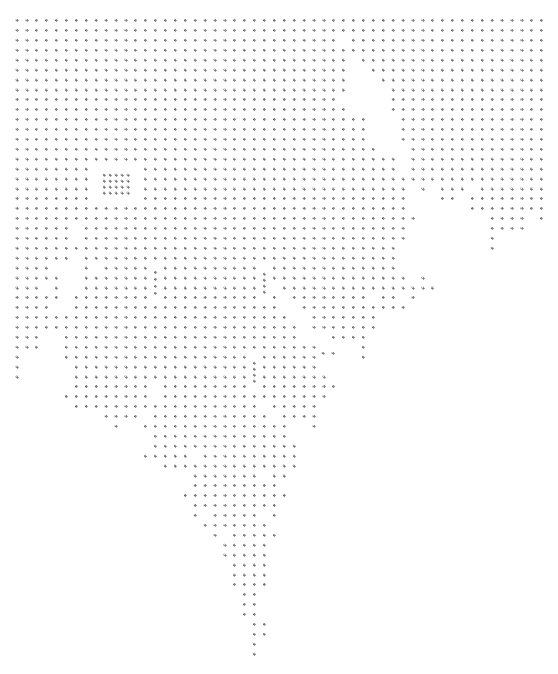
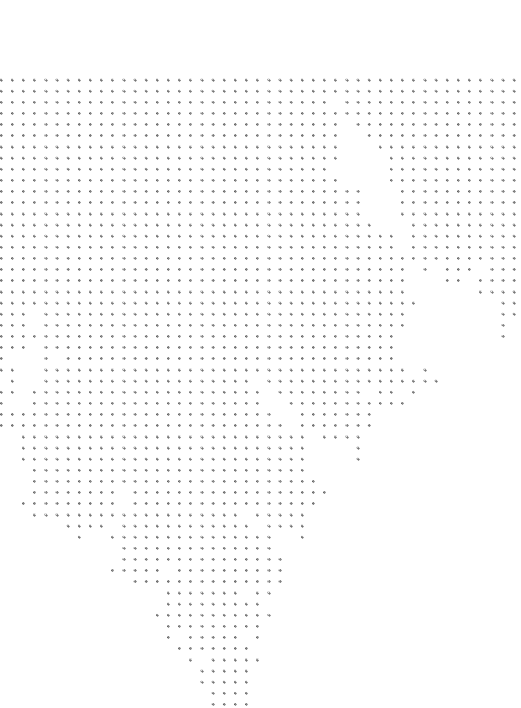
part: (115, 183) -> (78, 263), size x1.67
part: (155, 282) -> (123, 375), size x1.43
part: (264, 282) -> (246, 375), size x1.67
part: (328, 353) -> (297, 437), moved
part: (254, 371) -> (235, 475), size x1.67

